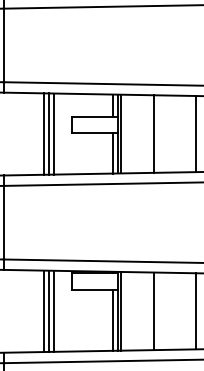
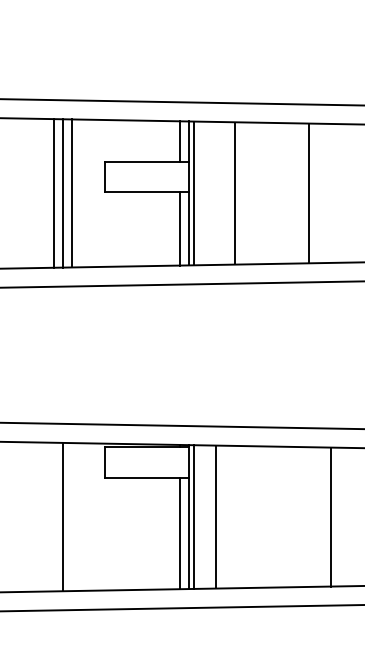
line: (154, 133) -> (235, 192), moved
line: (195, 134) -> (308, 194), moved
line: (54, 310) -> (72, 515), removed
line: (44, 311) -> (54, 517), removed
line: (154, 311) -> (216, 517), moved

